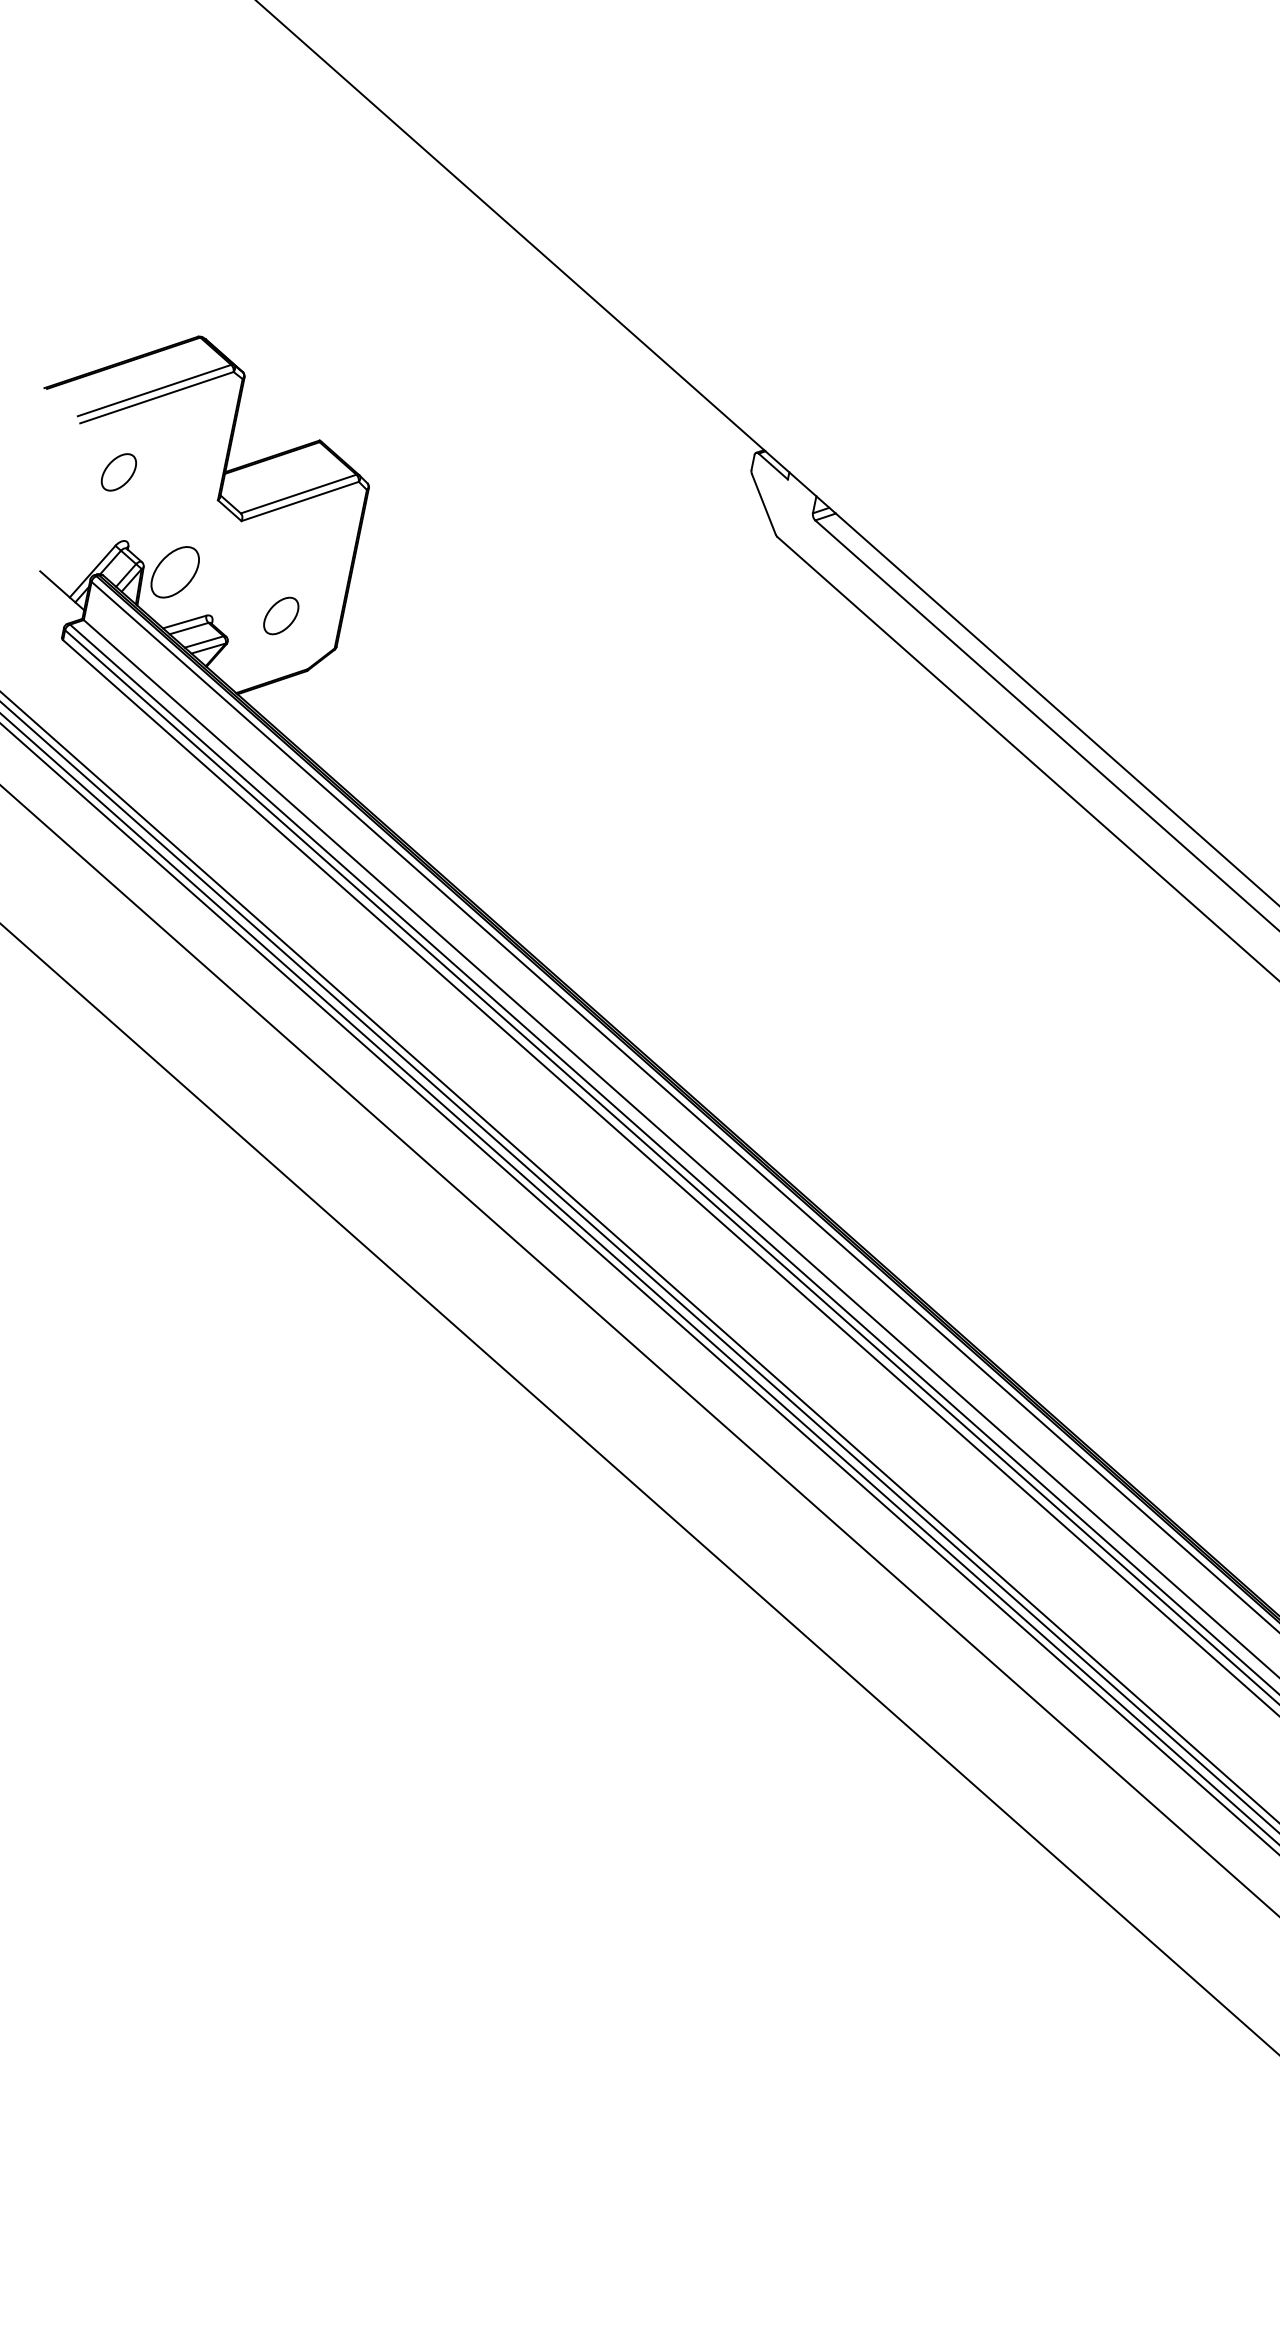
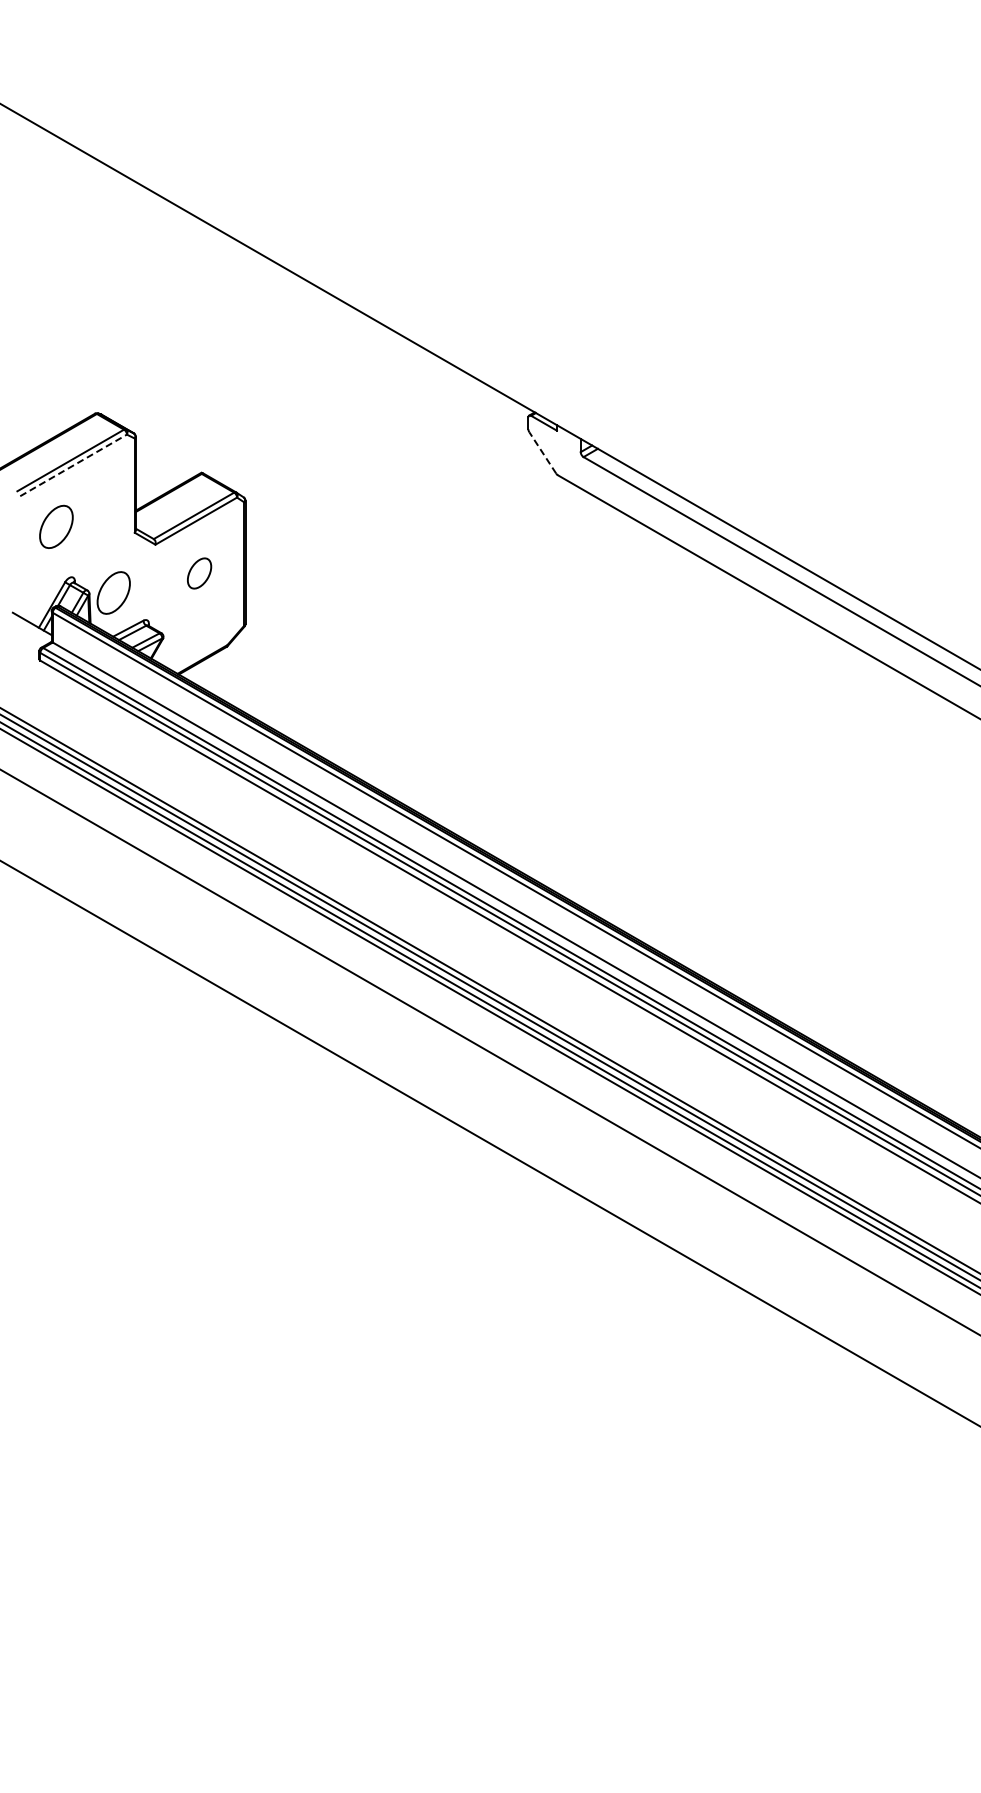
line: (156, 397) -> (73, 465), solid -> dashed
part: (118, 471) -> (56, 526), size x1.4
line: (763, 503) -> (542, 452), solid -> dashed
part: (281, 615) -> (199, 573), moved

